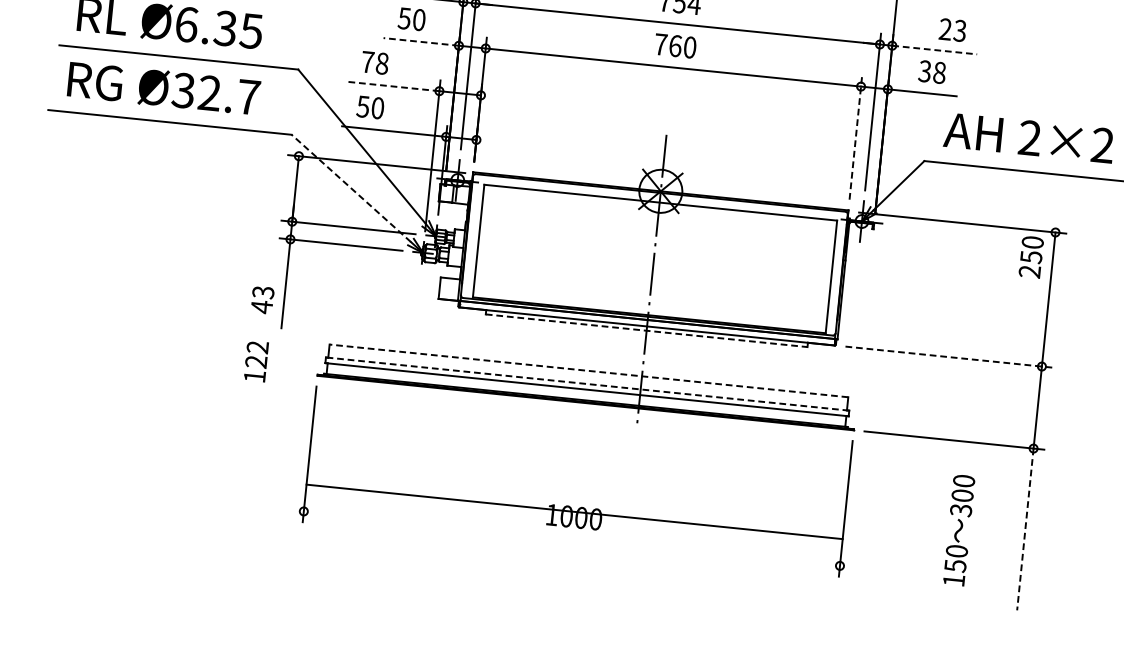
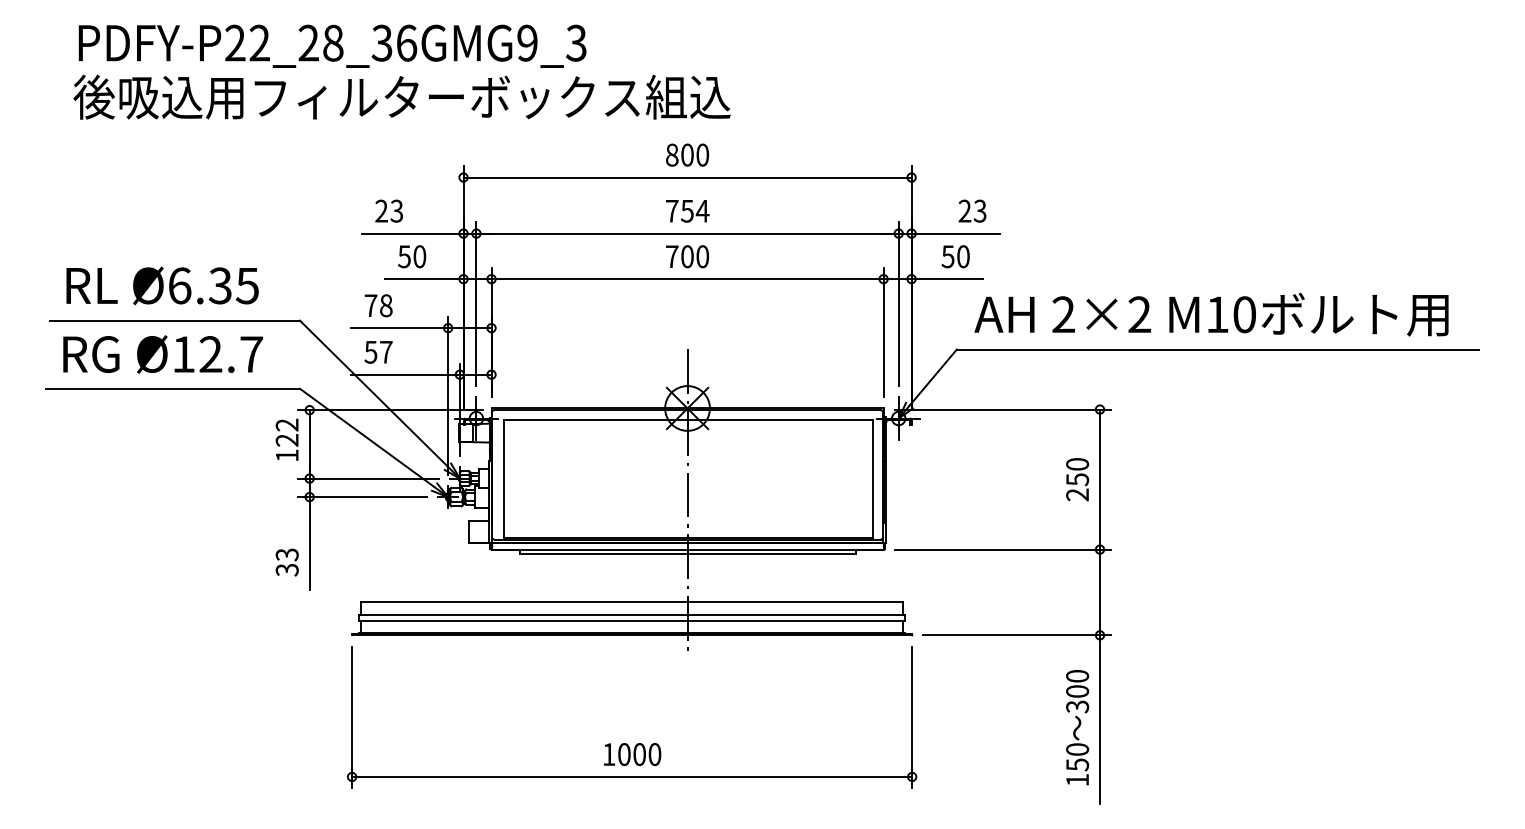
line: (420, 42) -> (423, 279), dashed -> solid
text: (675, 45) -> (687, 256), 760 -> 700
line: (935, 49) -> (956, 233), dashed -> solid
text: (932, 71) -> (955, 256), 38 -> 50
line: (392, 86) -> (399, 328), dashed -> solid
text: (183, 90) -> (183, 354), Ø32.7 -> Ø12.7
text: (378, 107) -> (386, 351), 50 -> 57
line: (855, 137) -> (883, 332), dashed -> solid
line: (350, 187) -> (366, 437), dashed -> solid
text: (1031, 257) -> (1077, 479), moved
text: (261, 307) -> (286, 570), 43 -> 33
line: (647, 331) -> (688, 554), dashed -> solid
line: (949, 357) -> (1003, 549), dashed -> solid
text: (255, 361) -> (286, 439), moved
line: (589, 370) -> (632, 601), dashed -> solid
line: (587, 384) -> (631, 615), dashed -> solid
line: (575, 511) -> (632, 776), moved
text: (959, 530) -> (1077, 727), moved
line: (1025, 530) -> (1100, 720), dashed -> solid

